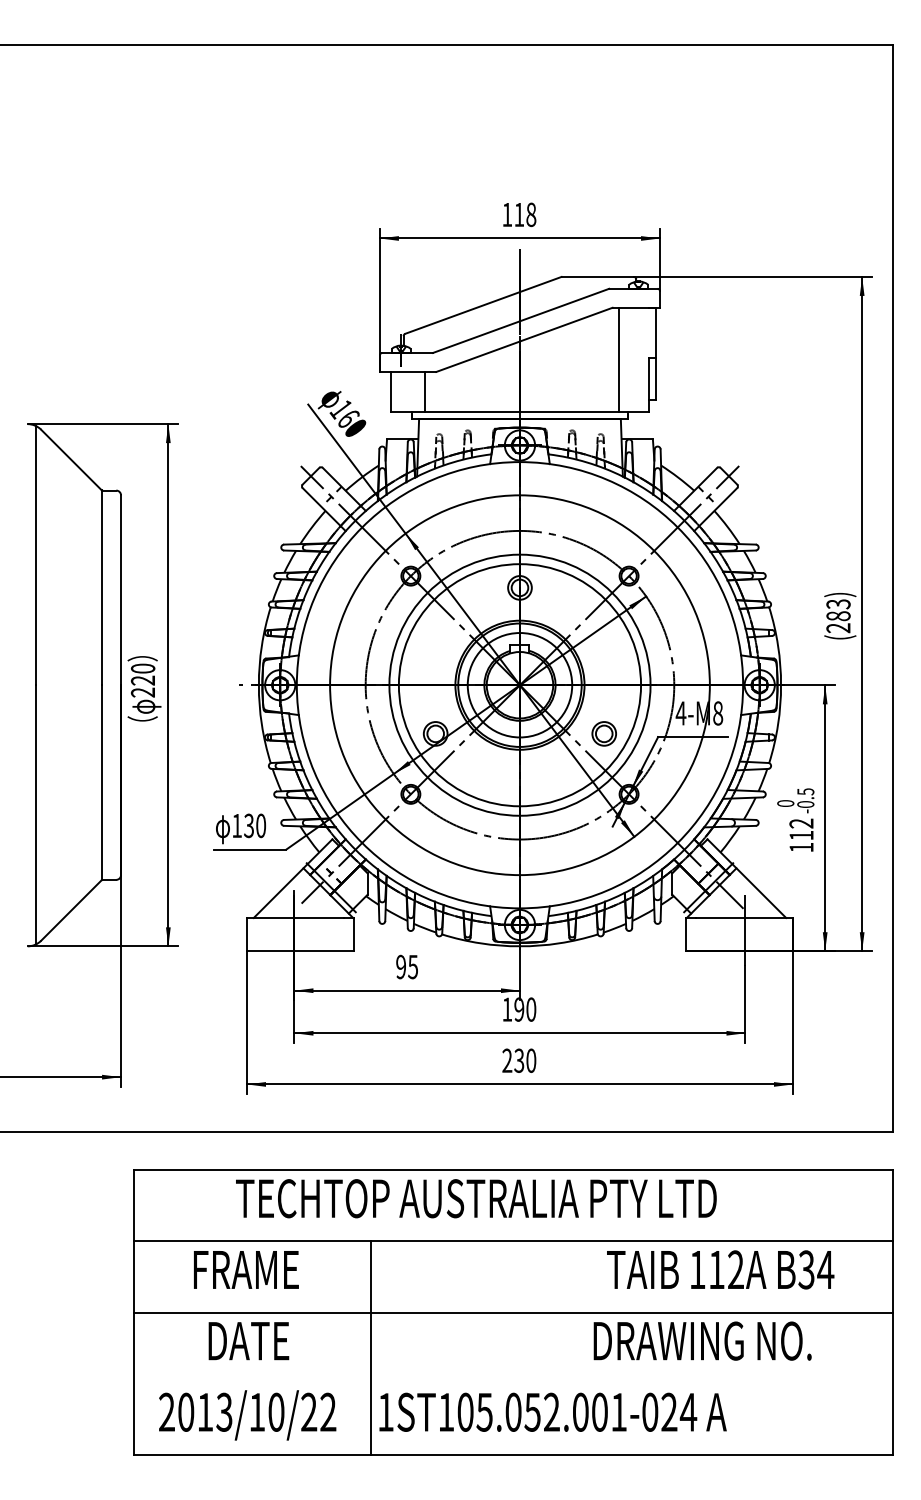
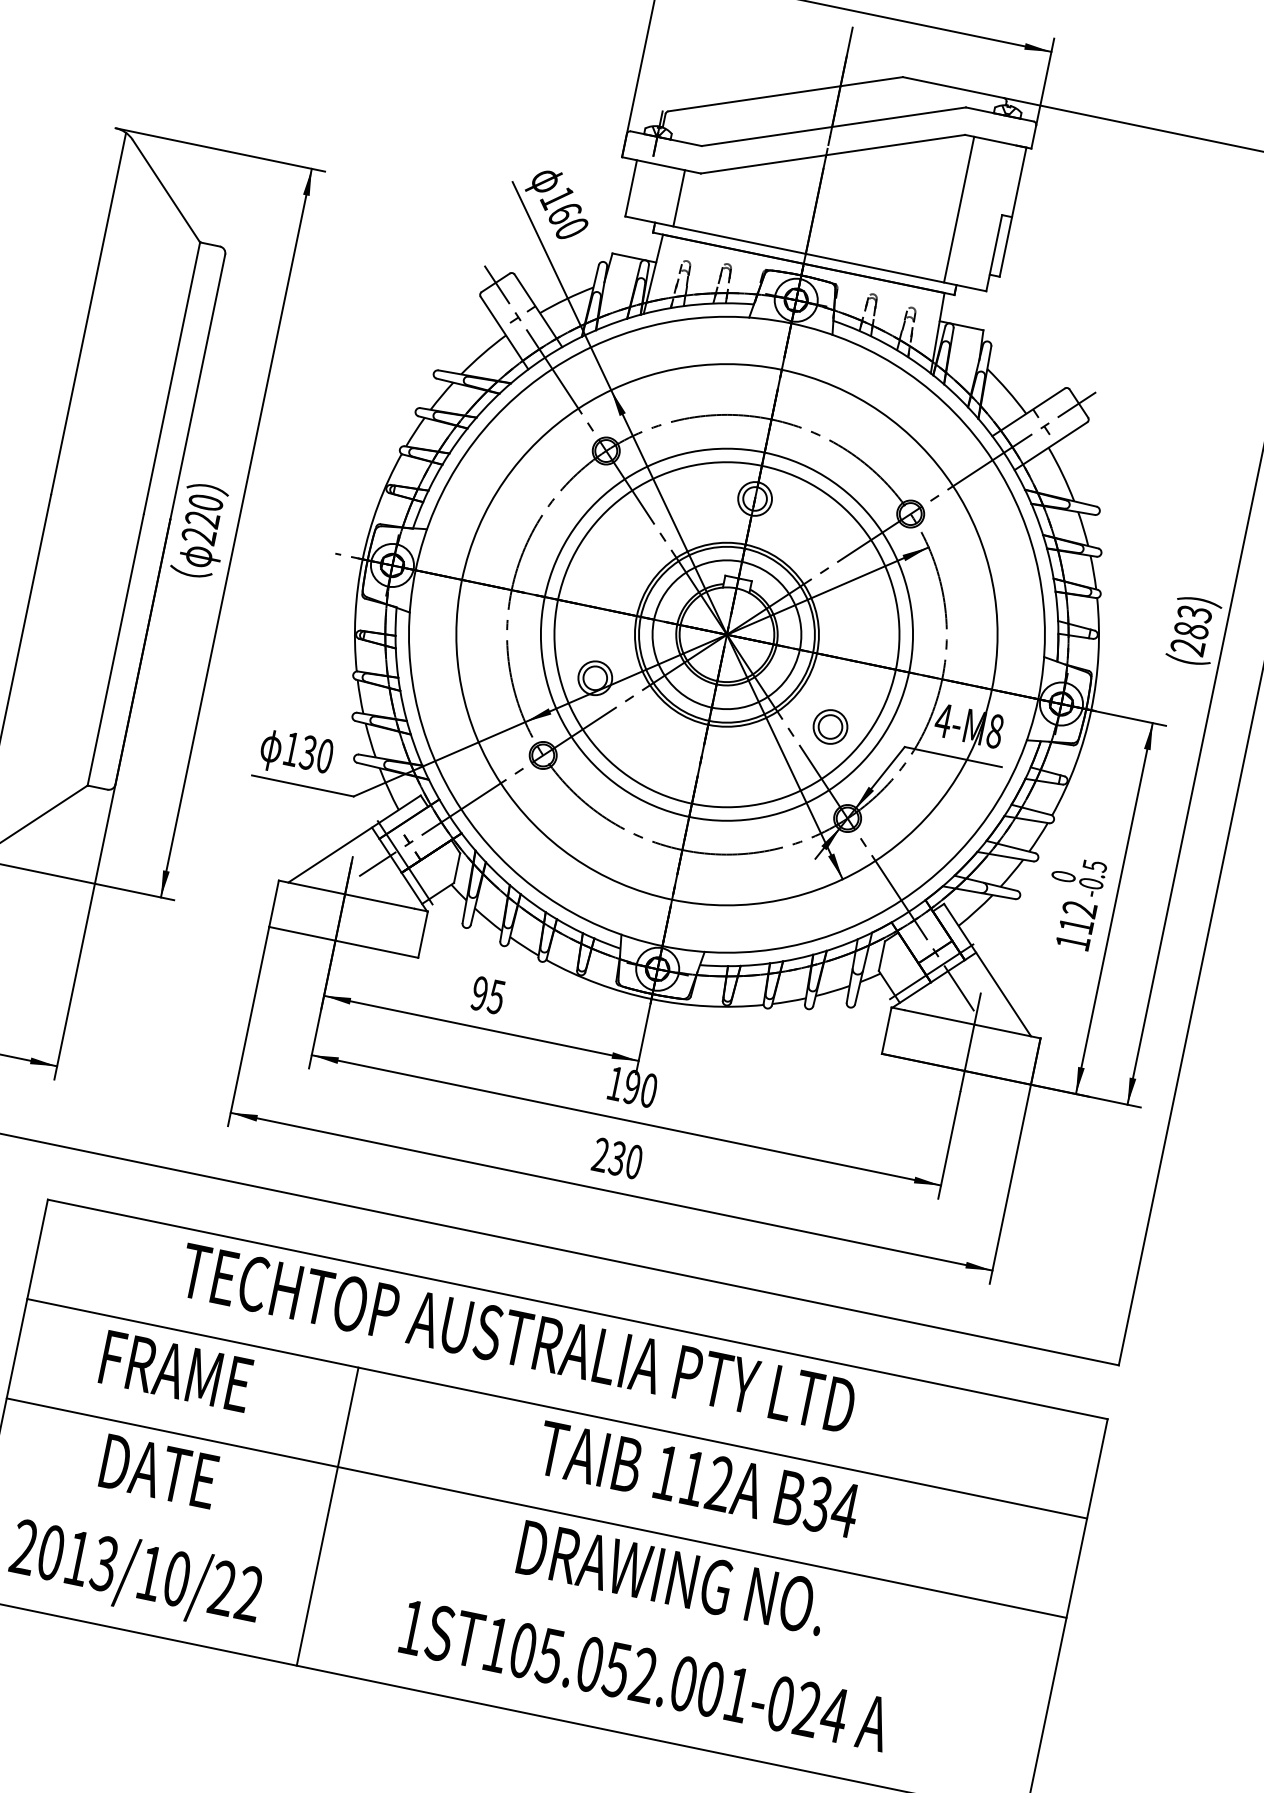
text: (720, 1269) -> (698, 1478), moved
text: (702, 1340) -> (672, 1576), moved
text: (552, 1411) -> (644, 1674), moved

